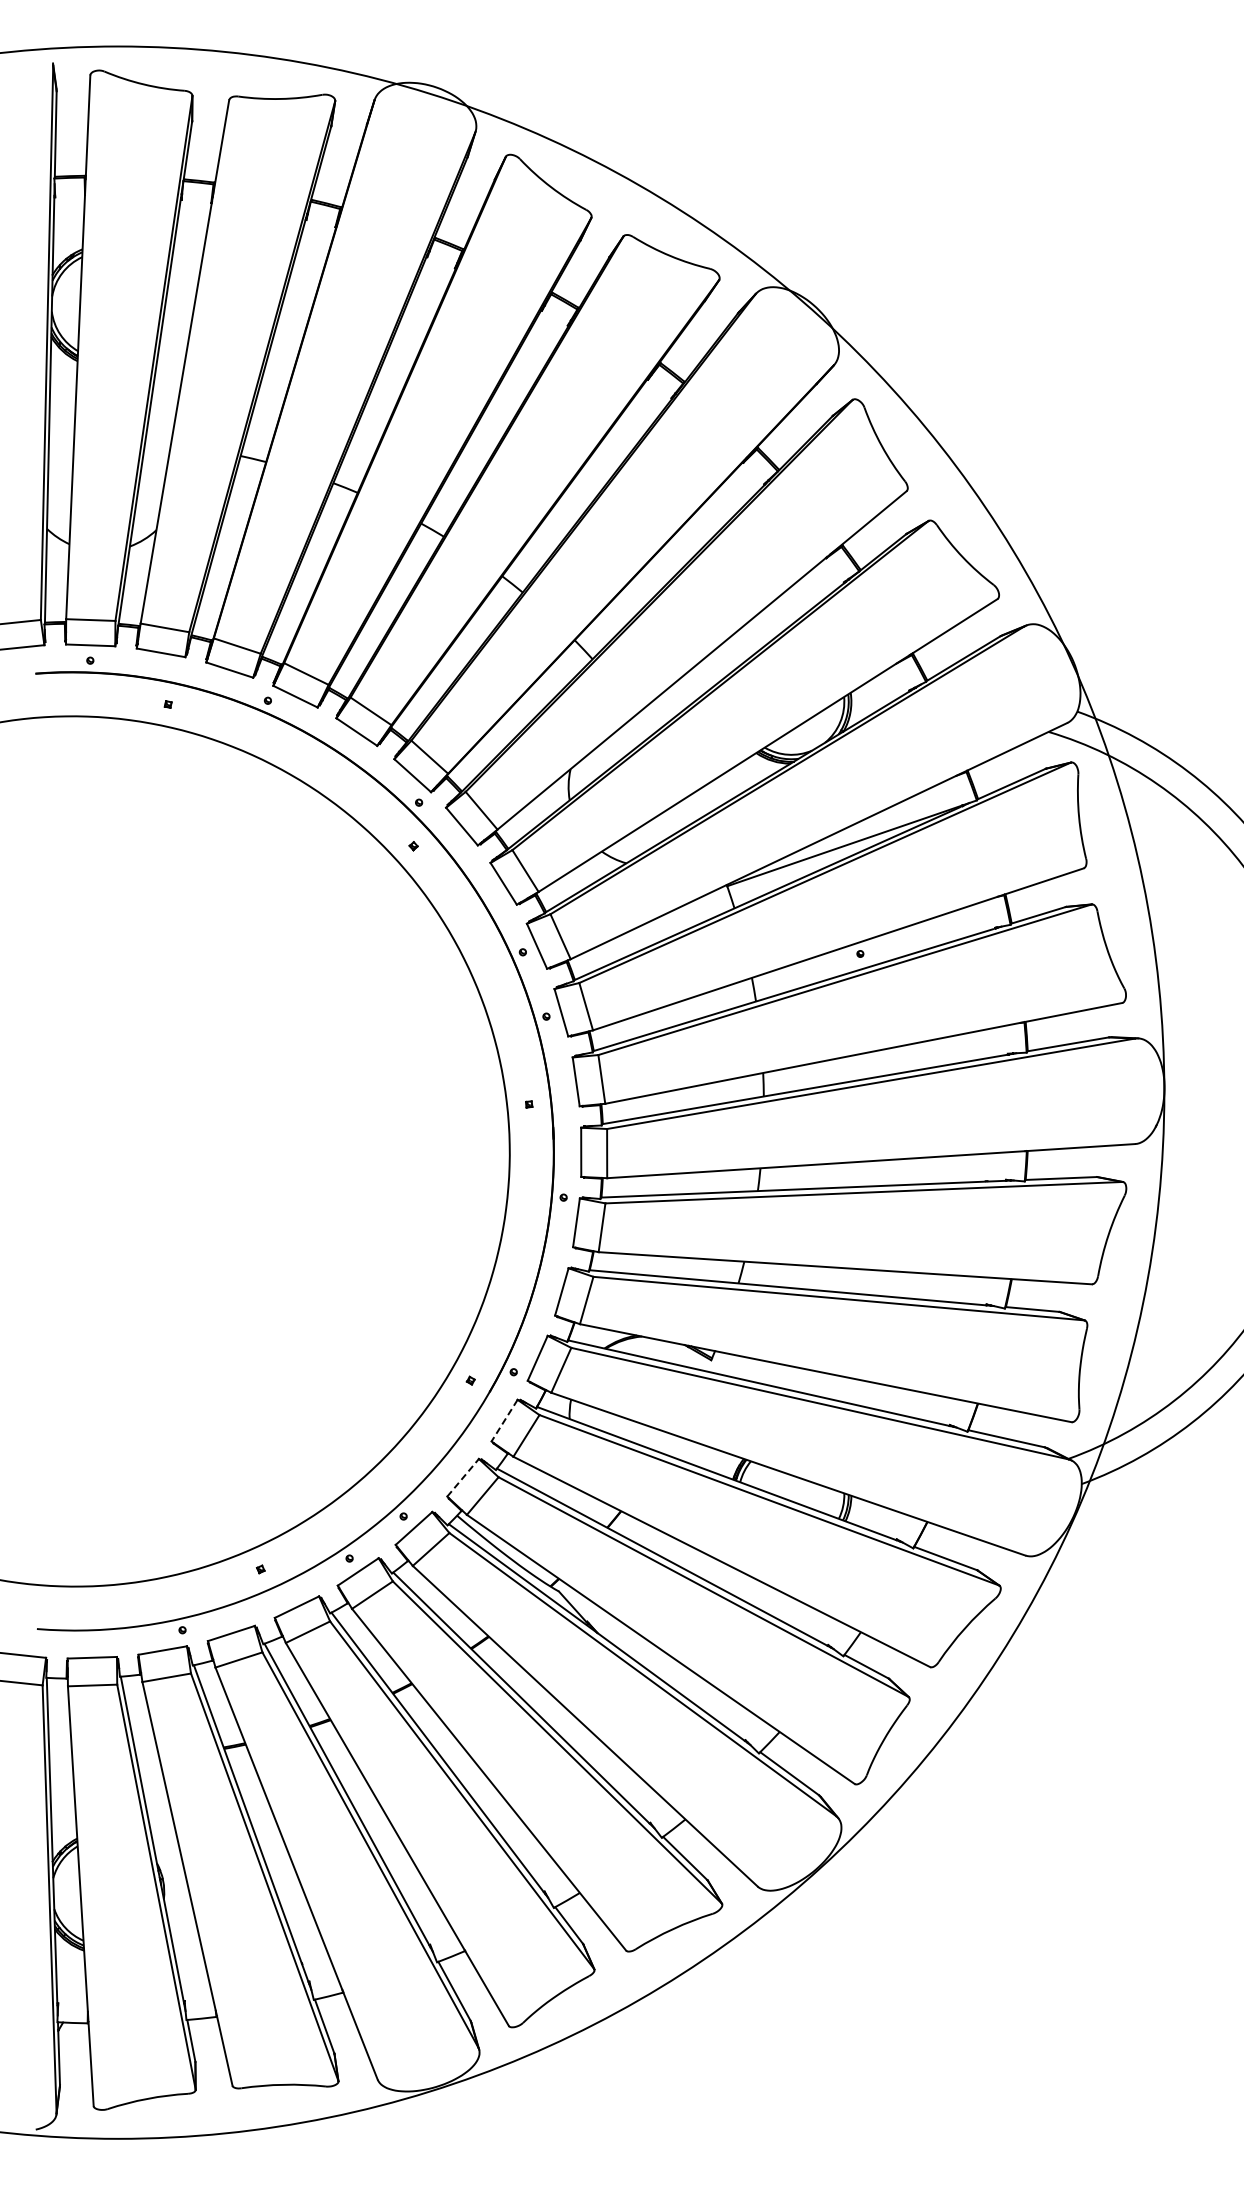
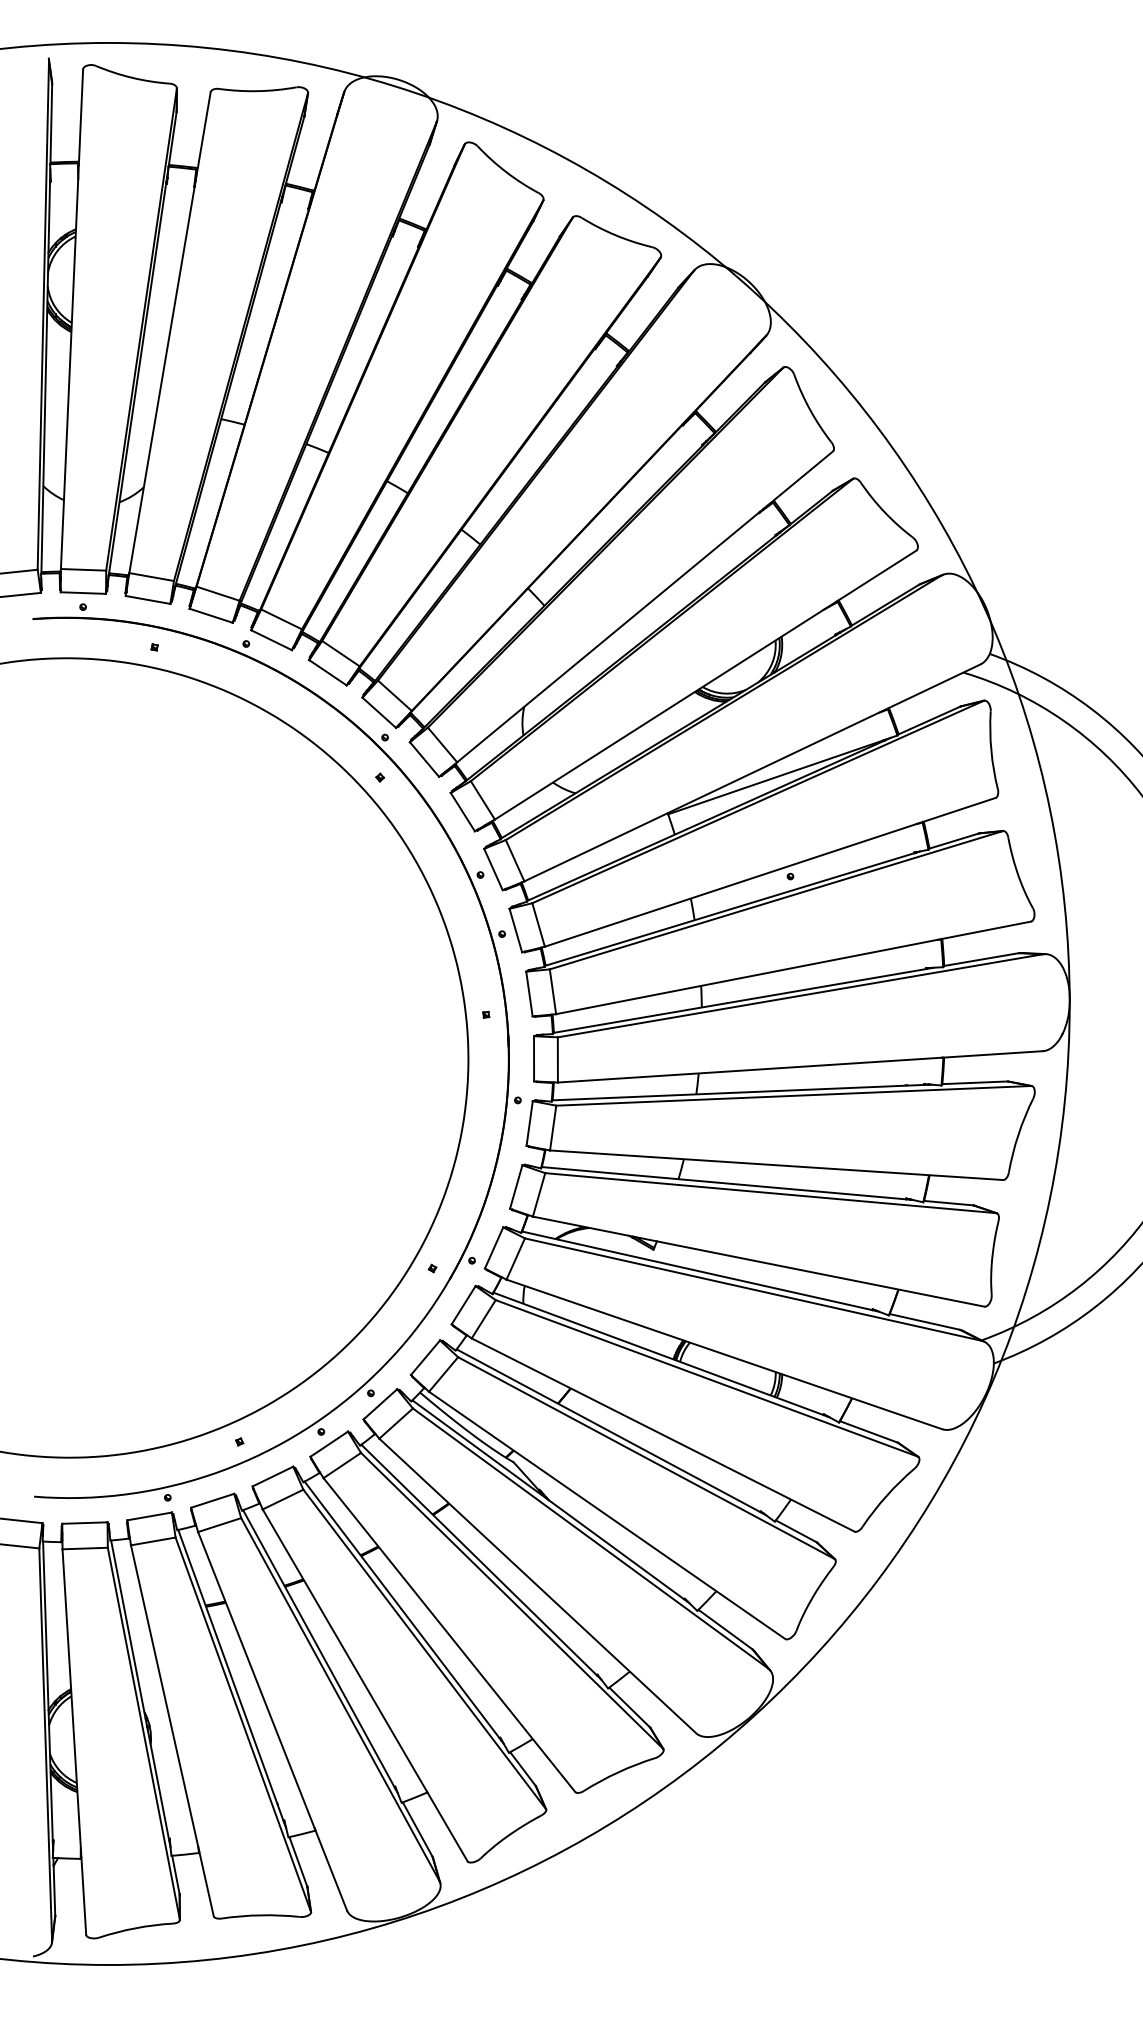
line: (504, 1420) -> (463, 1305), dashed -> solid
line: (463, 1477) -> (425, 1357), dashed -> solid

